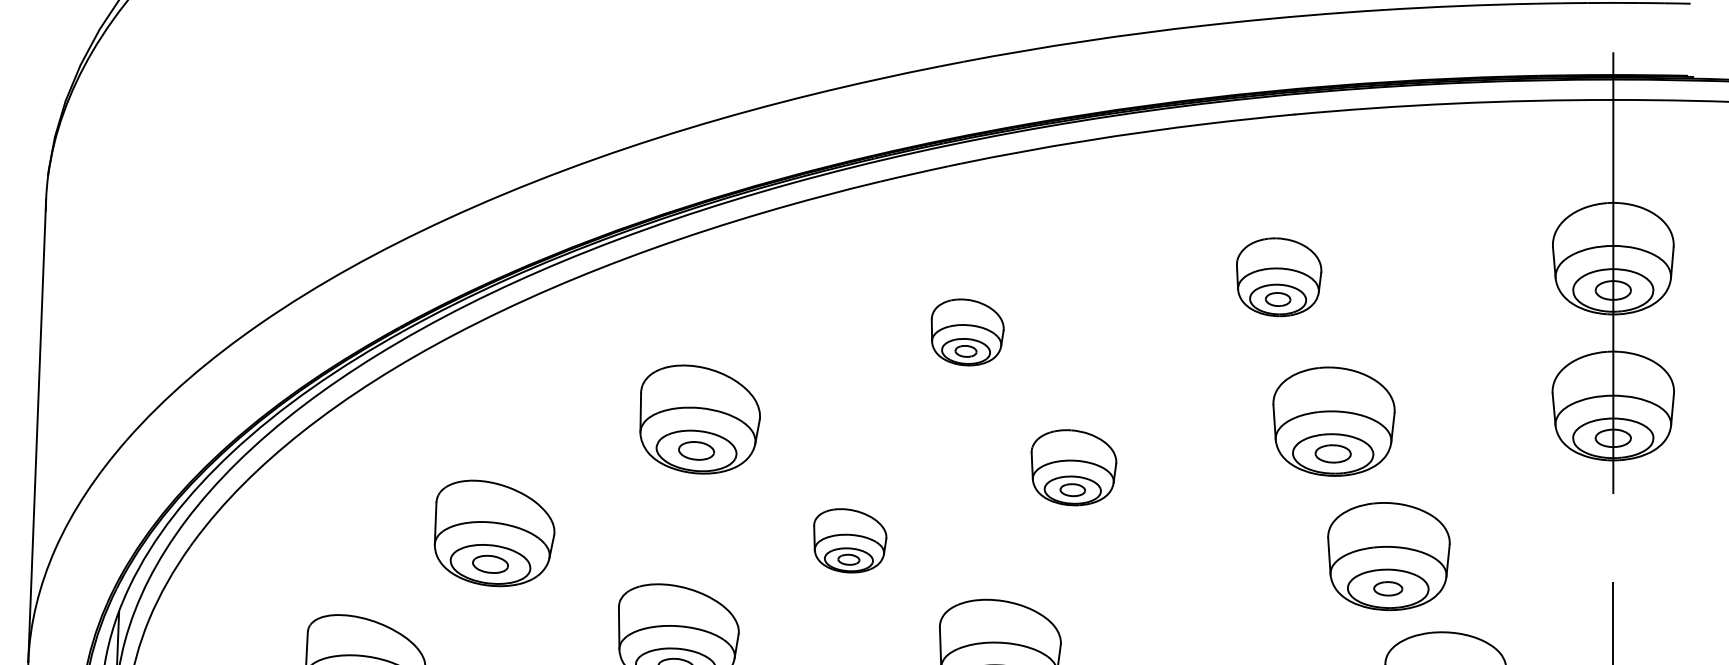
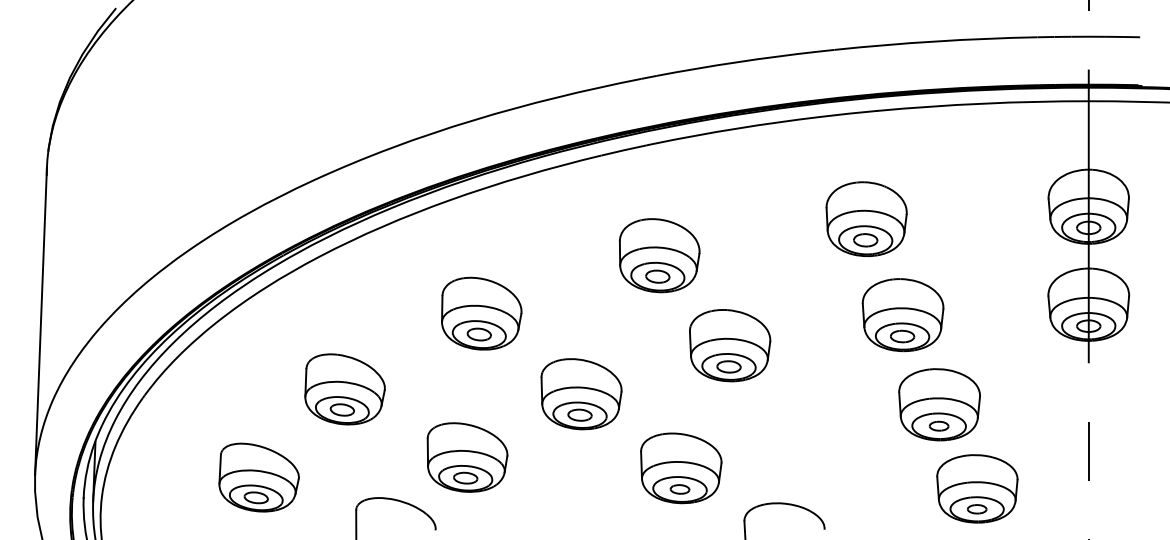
part: (1278, 276) -> (866, 218), size x1.43
part: (967, 331) -> (659, 255), size x1.67
part: (1074, 467) -> (730, 345), size x1.43
part: (850, 541) -> (581, 394), size x1.67

